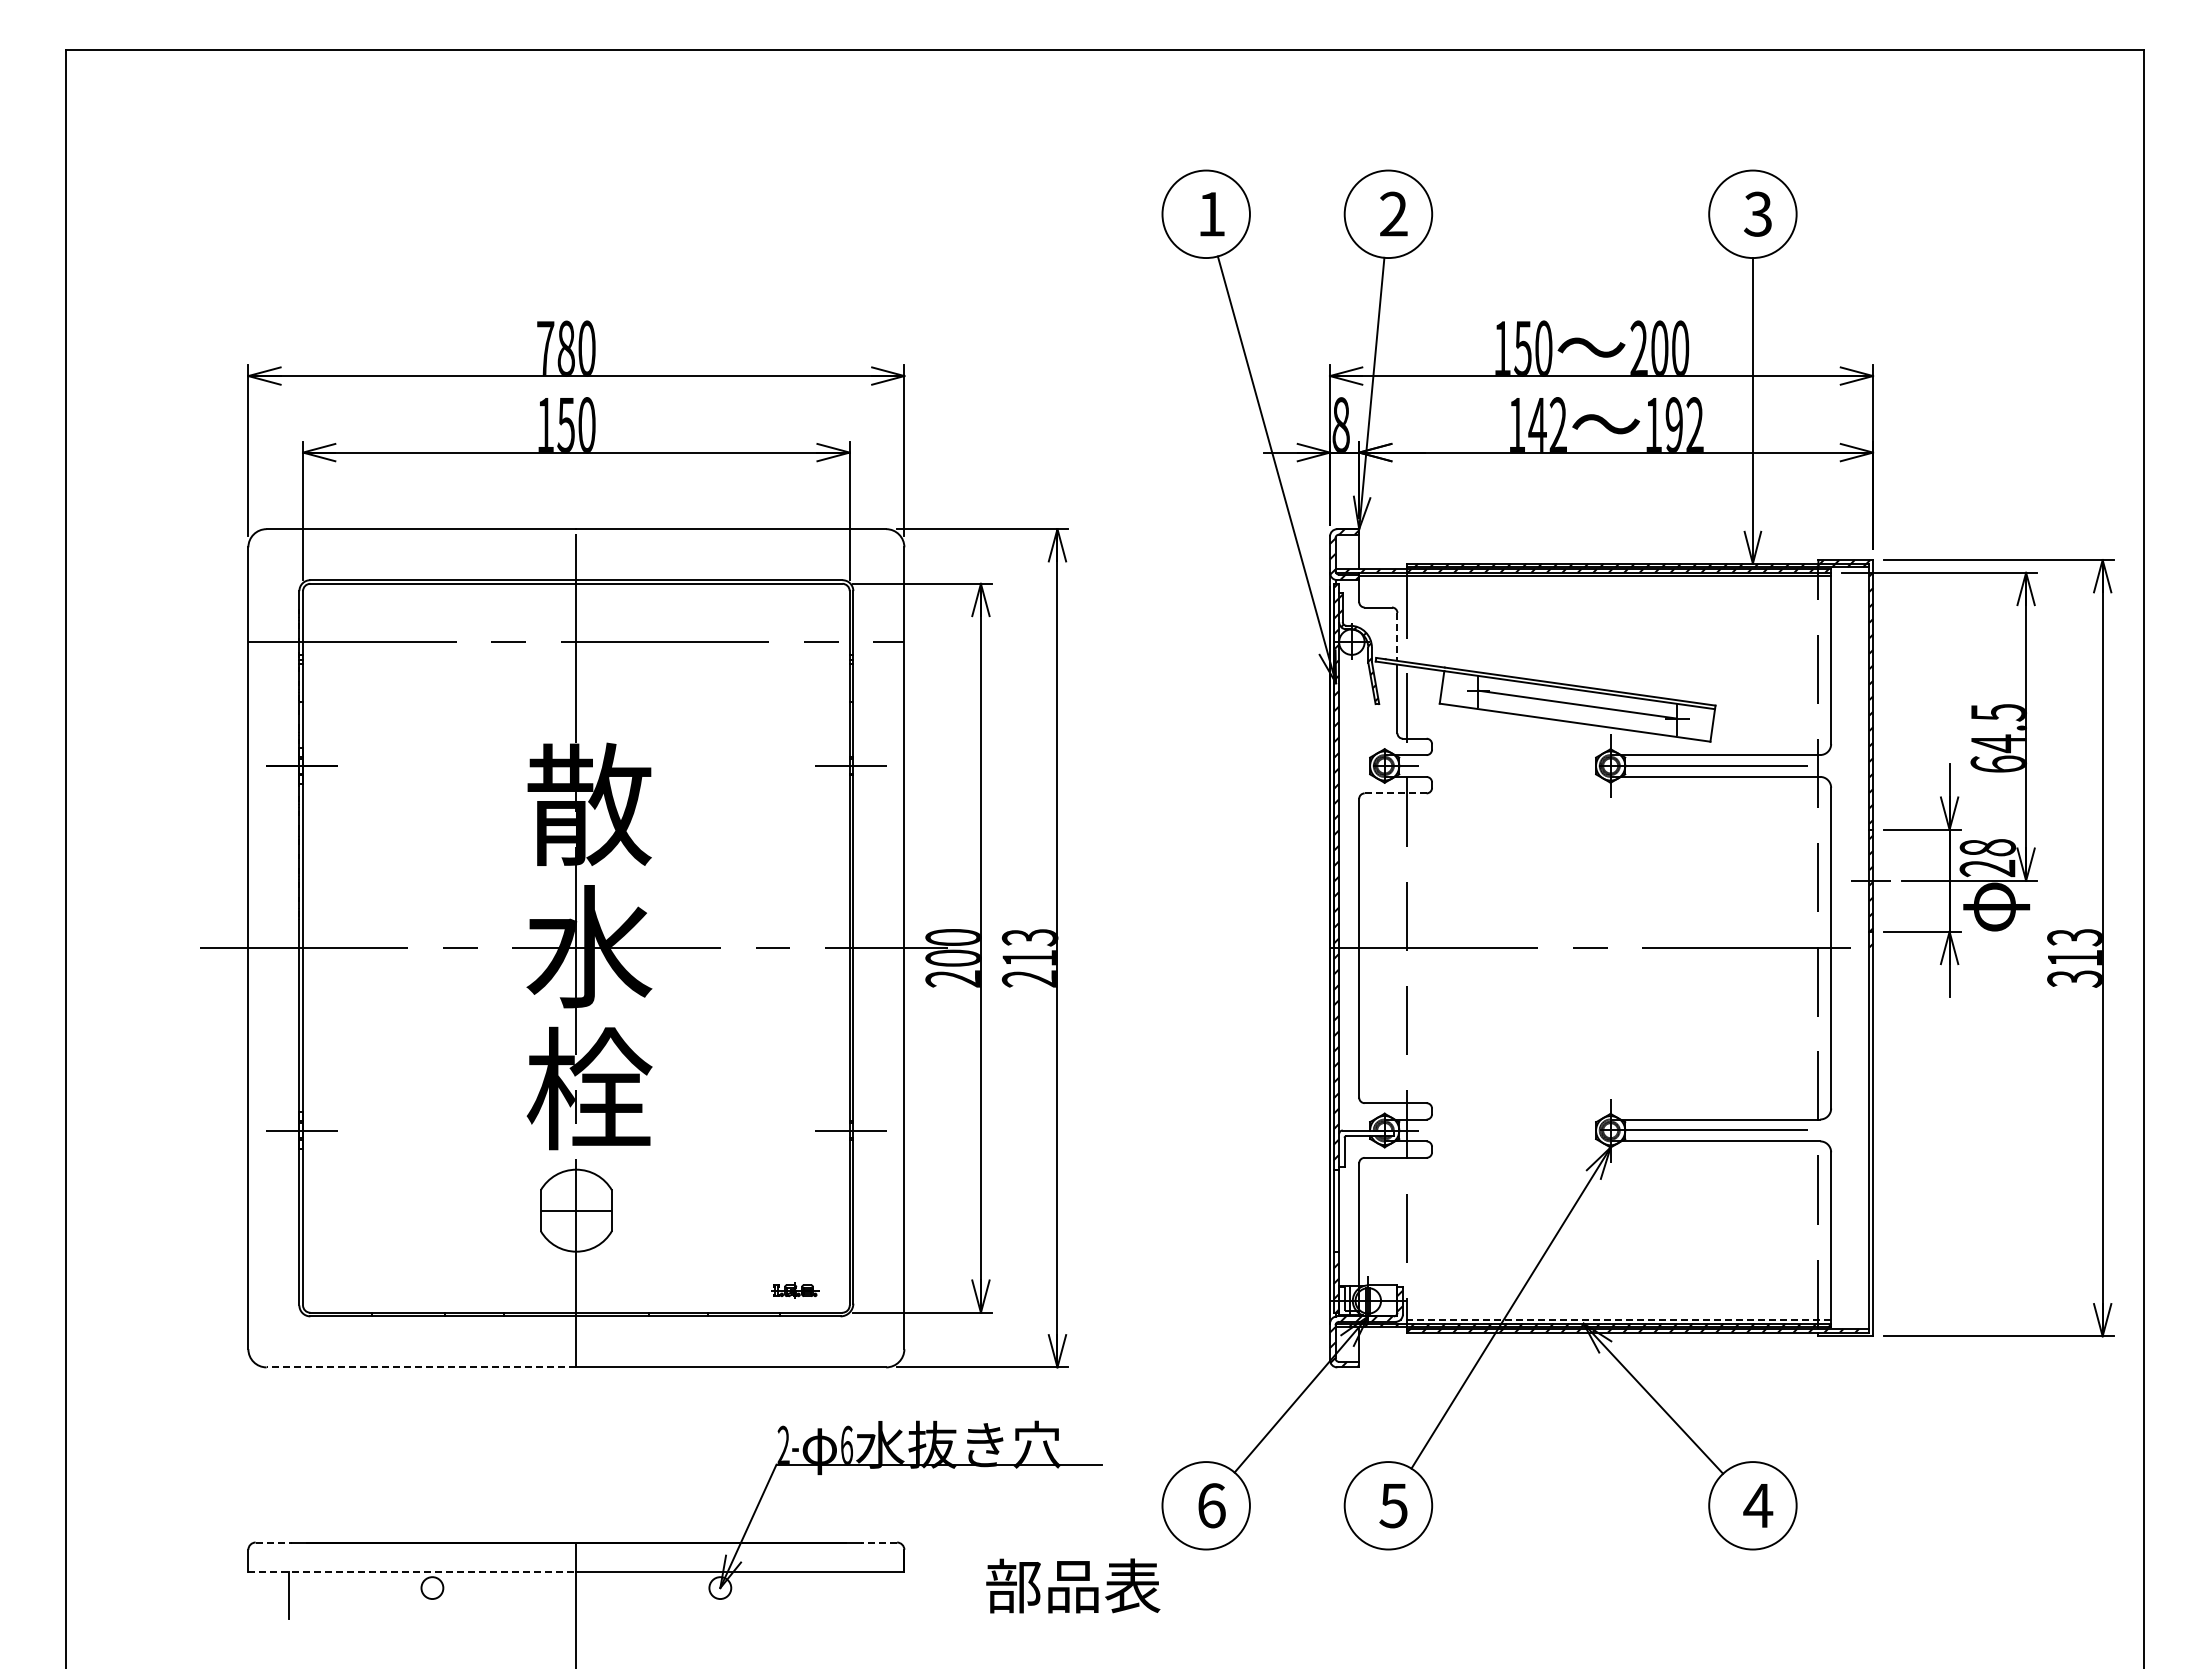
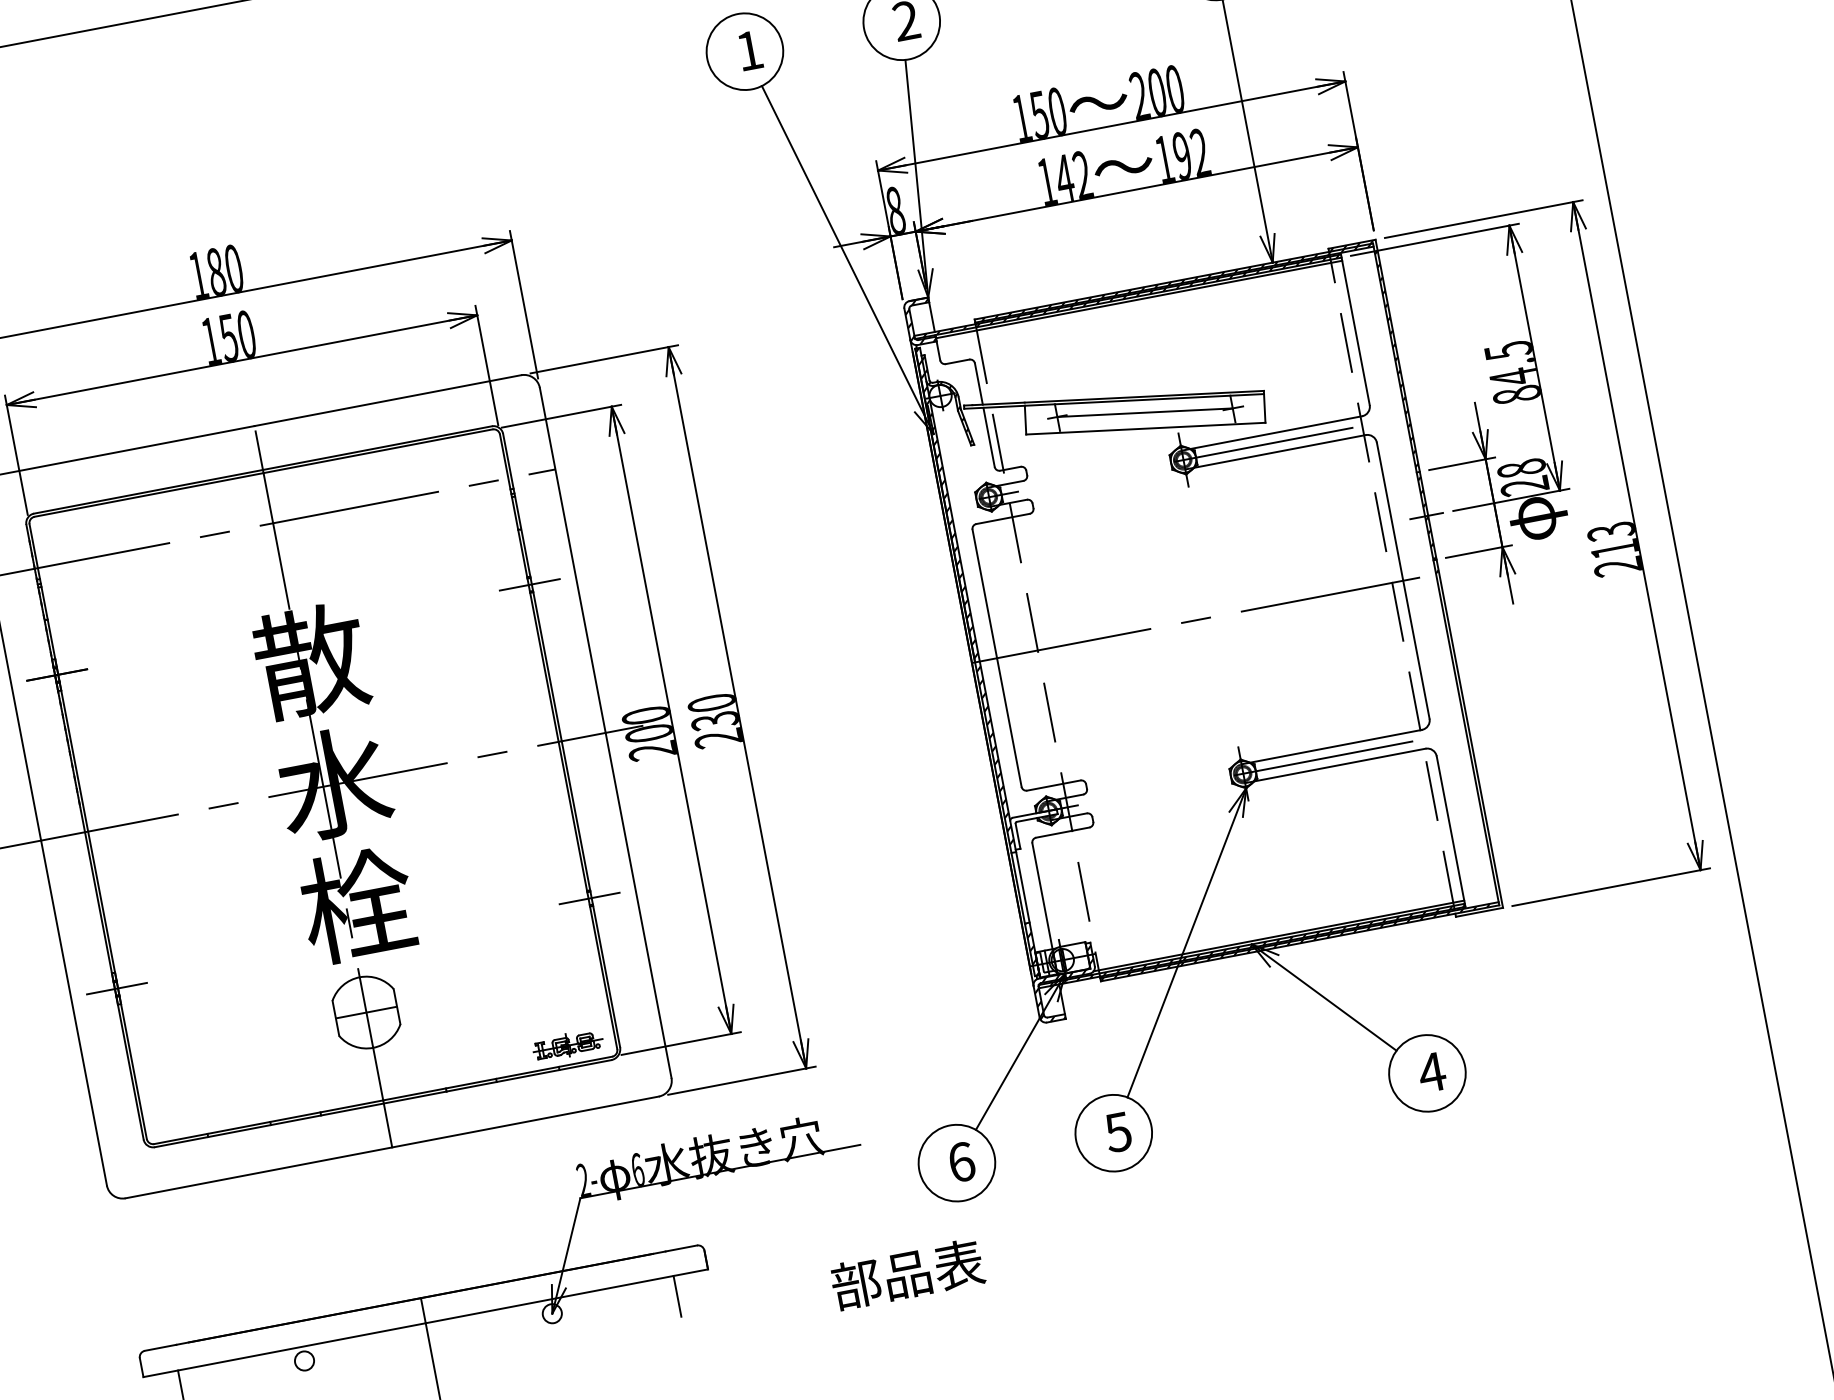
text: (545, 347) -> (198, 274), 780 -> 180
line: (1397, 636) -> (978, 383), dashed -> solid
text: (1997, 763) -> (1516, 394), 64.5 -> 84.5
line: (1395, 793) -> (1002, 519), dashed -> solid
text: (1029, 948) -> (713, 712), 213 -> 230
text: (2074, 978) -> (1617, 566), 313 -> 213
part: (794, 1290) -> (567, 1045), size x1.67
line: (1615, 1319) -> (1278, 935), dashed -> solid
line: (421, 1367) -> (258, 1172), dashed -> solid
line: (274, 1542) -> (161, 1347), dashed -> solid
line: (878, 1542) -> (680, 1248), dashed -> solid
line: (412, 1571) -> (284, 1349), dashed -> solid
text: (1073, 1585) -> (907, 1273), moved
line: (864, 1595) -> (677, 1296), added

